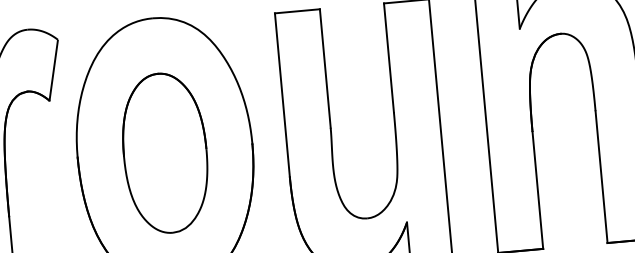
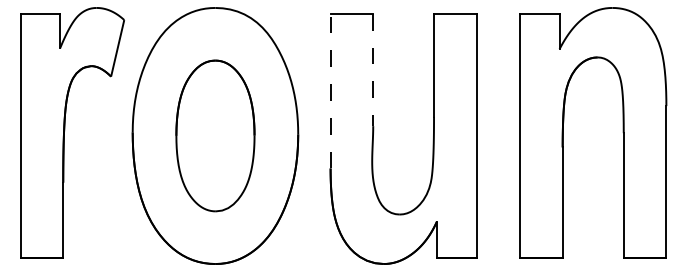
line: (325, 69) -> (373, 70), solid -> dashed
line: (282, 94) -> (330, 90), solid -> dashed

